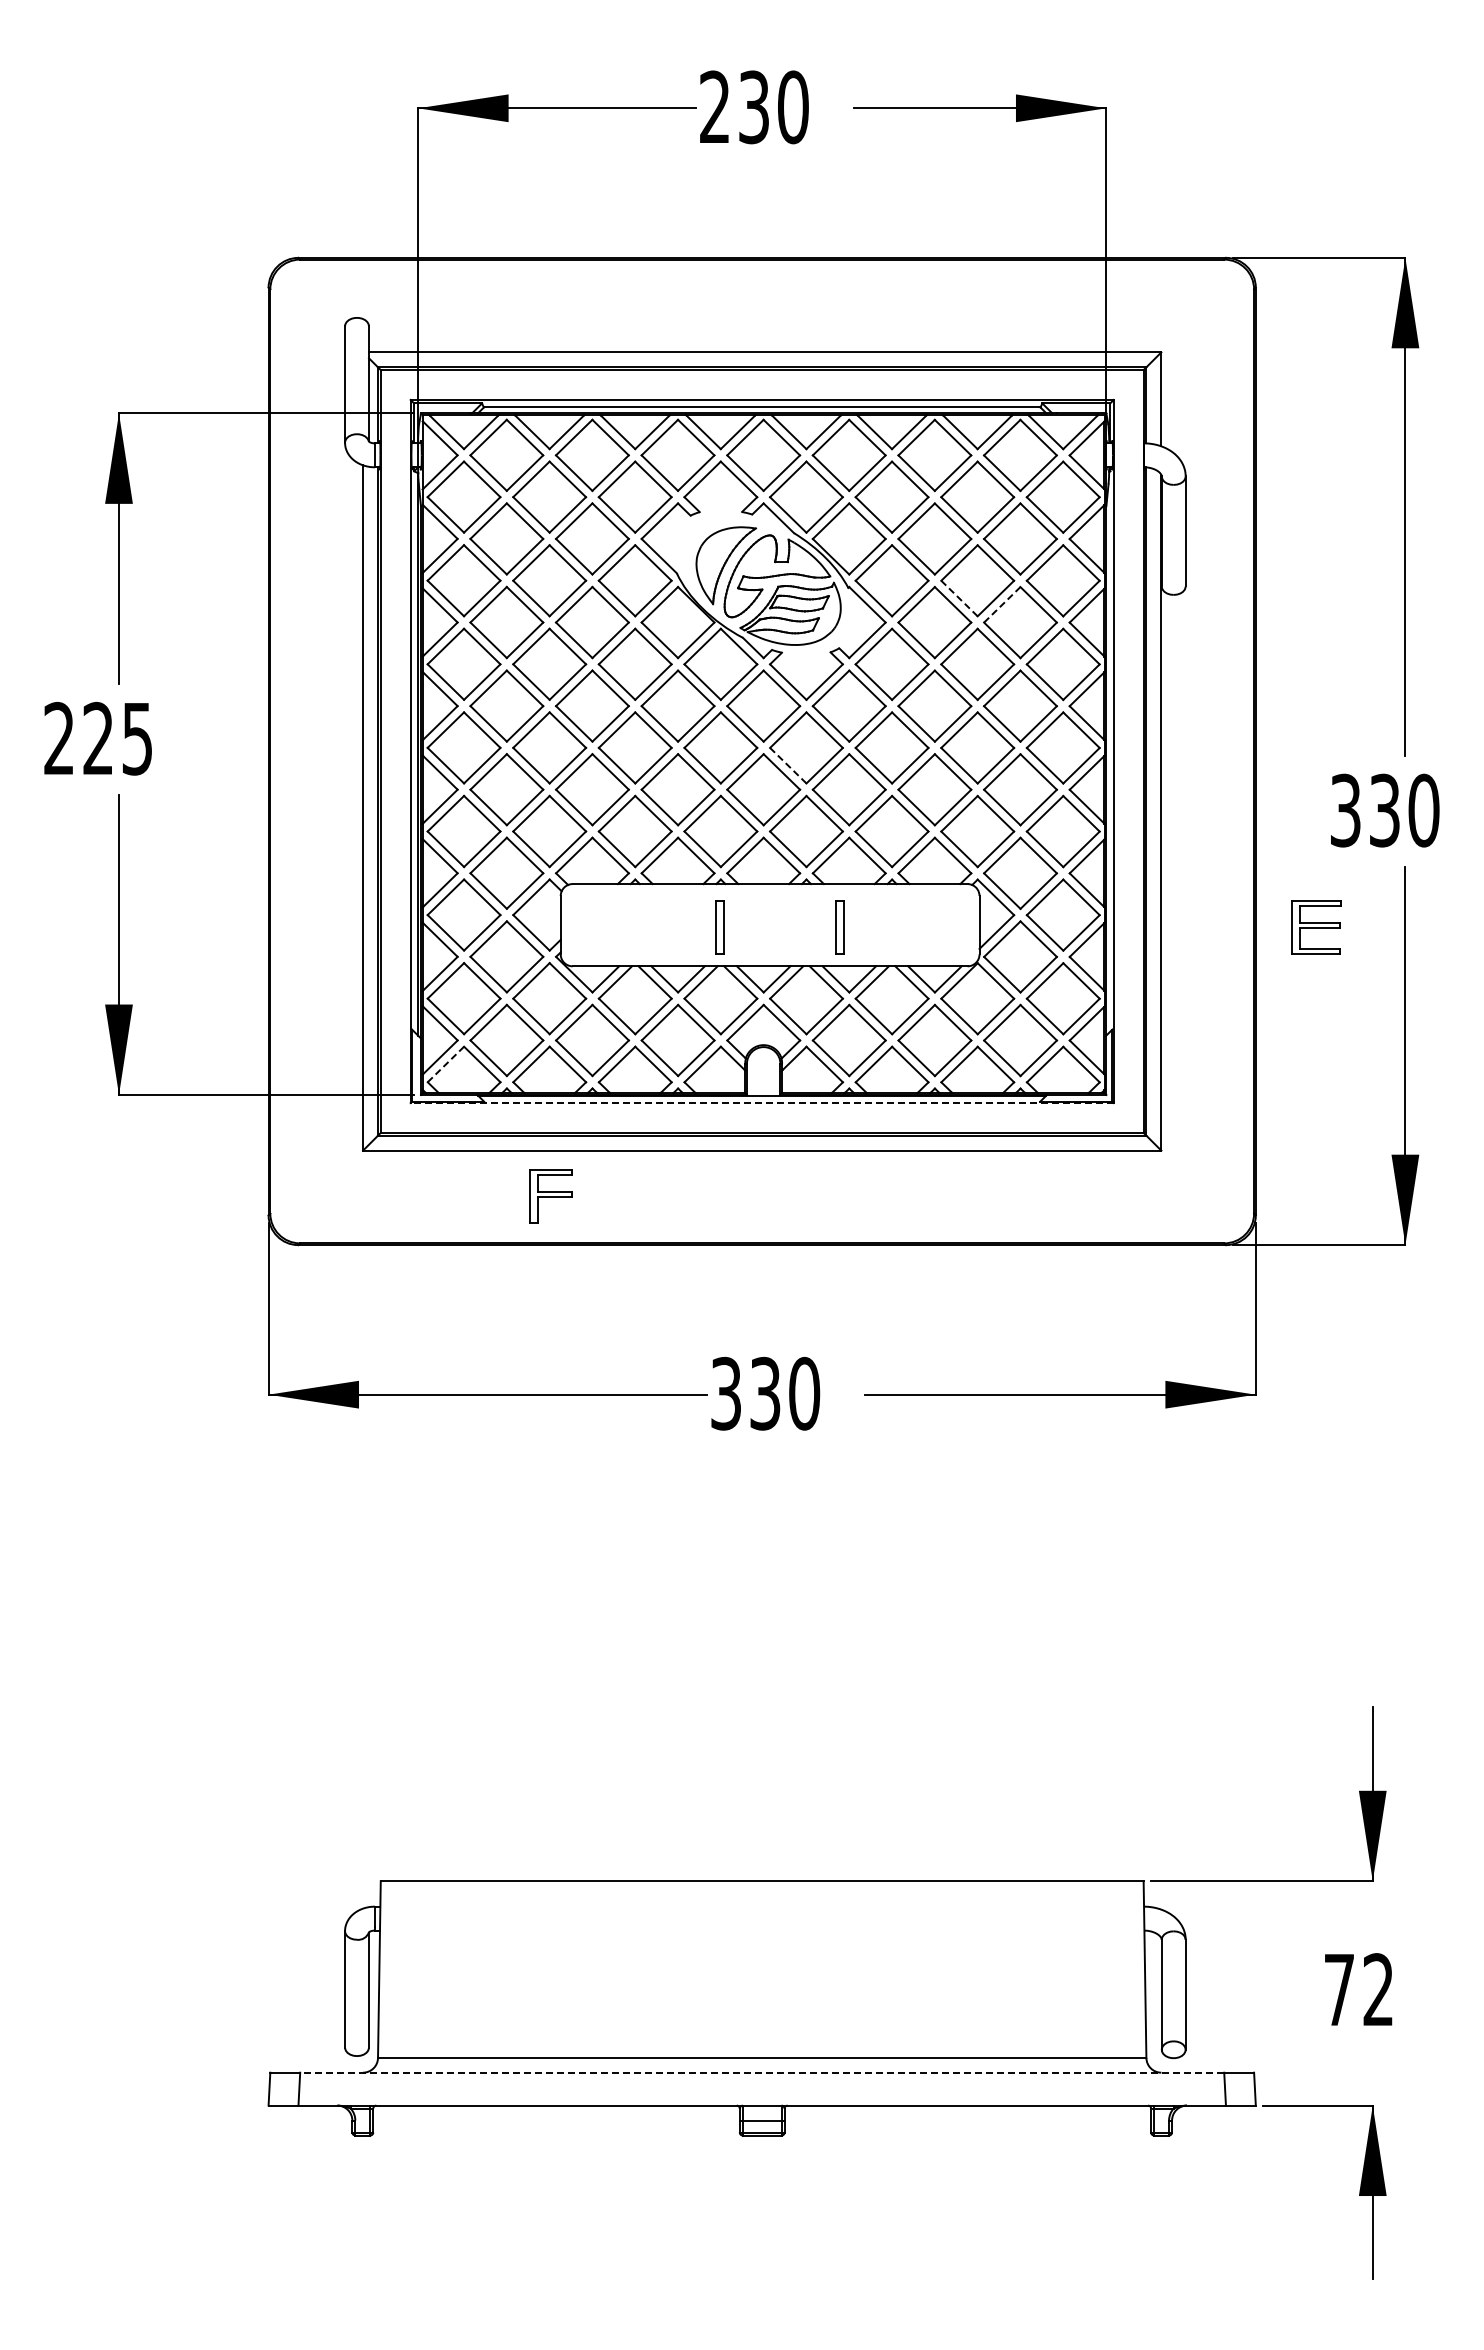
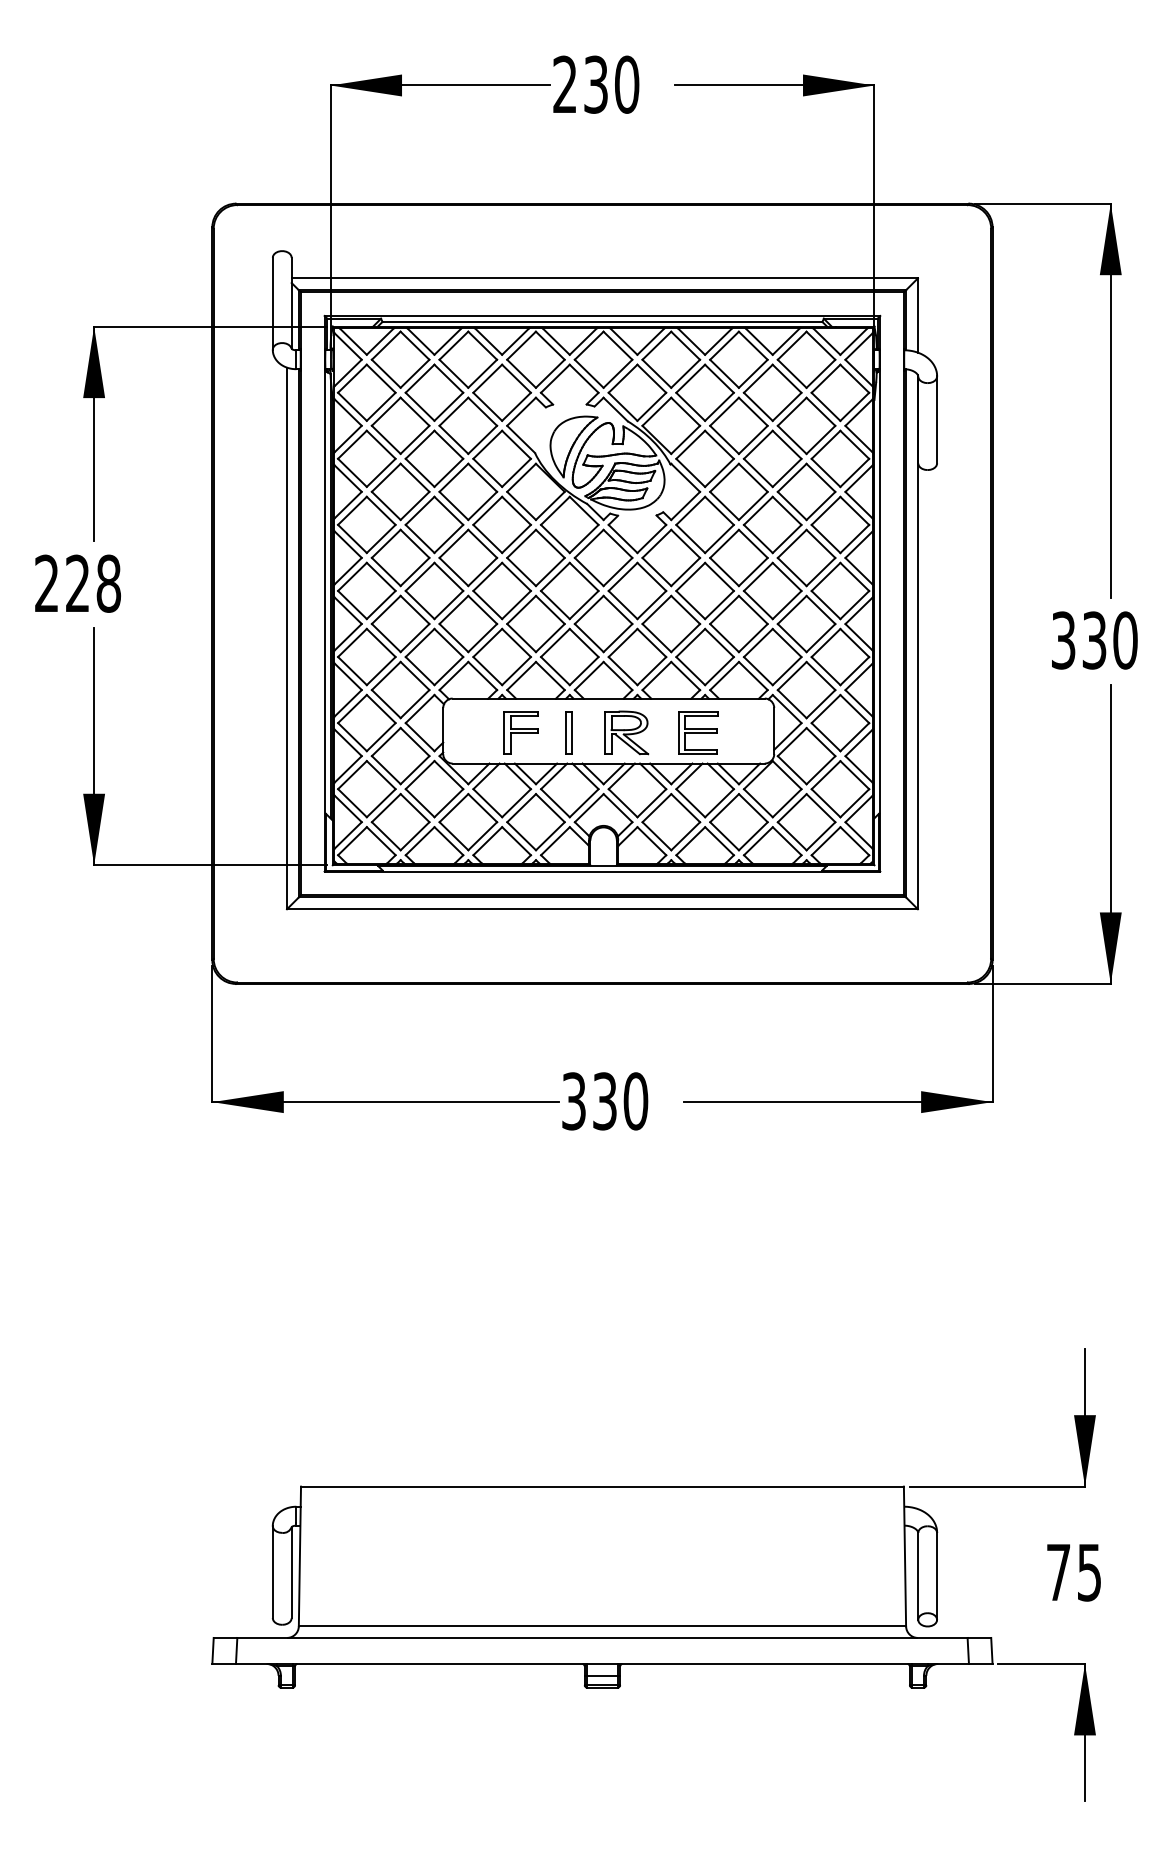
line: (959, 598) -> (758, 472), dashed -> solid
line: (1002, 604) -> (792, 477), dashed -> solid
text: (137, 738) -> (108, 583), 225 -> 228
line: (787, 765) -> (622, 604), dashed -> solid
part: (793, 927) -> (627, 732), added
part: (839, 927) -> (663, 732), removed
part: (1316, 927) -> (698, 732), moved
line: (446, 1064) -> (352, 841), dashed -> solid
line: (762, 1103) -> (602, 871), dashed -> solid
part: (550, 1196) -> (520, 732), moved
text: (1377, 1989) -> (1088, 1572), 72 -> 75
line: (761, 2072) -> (601, 1637), dashed -> solid

